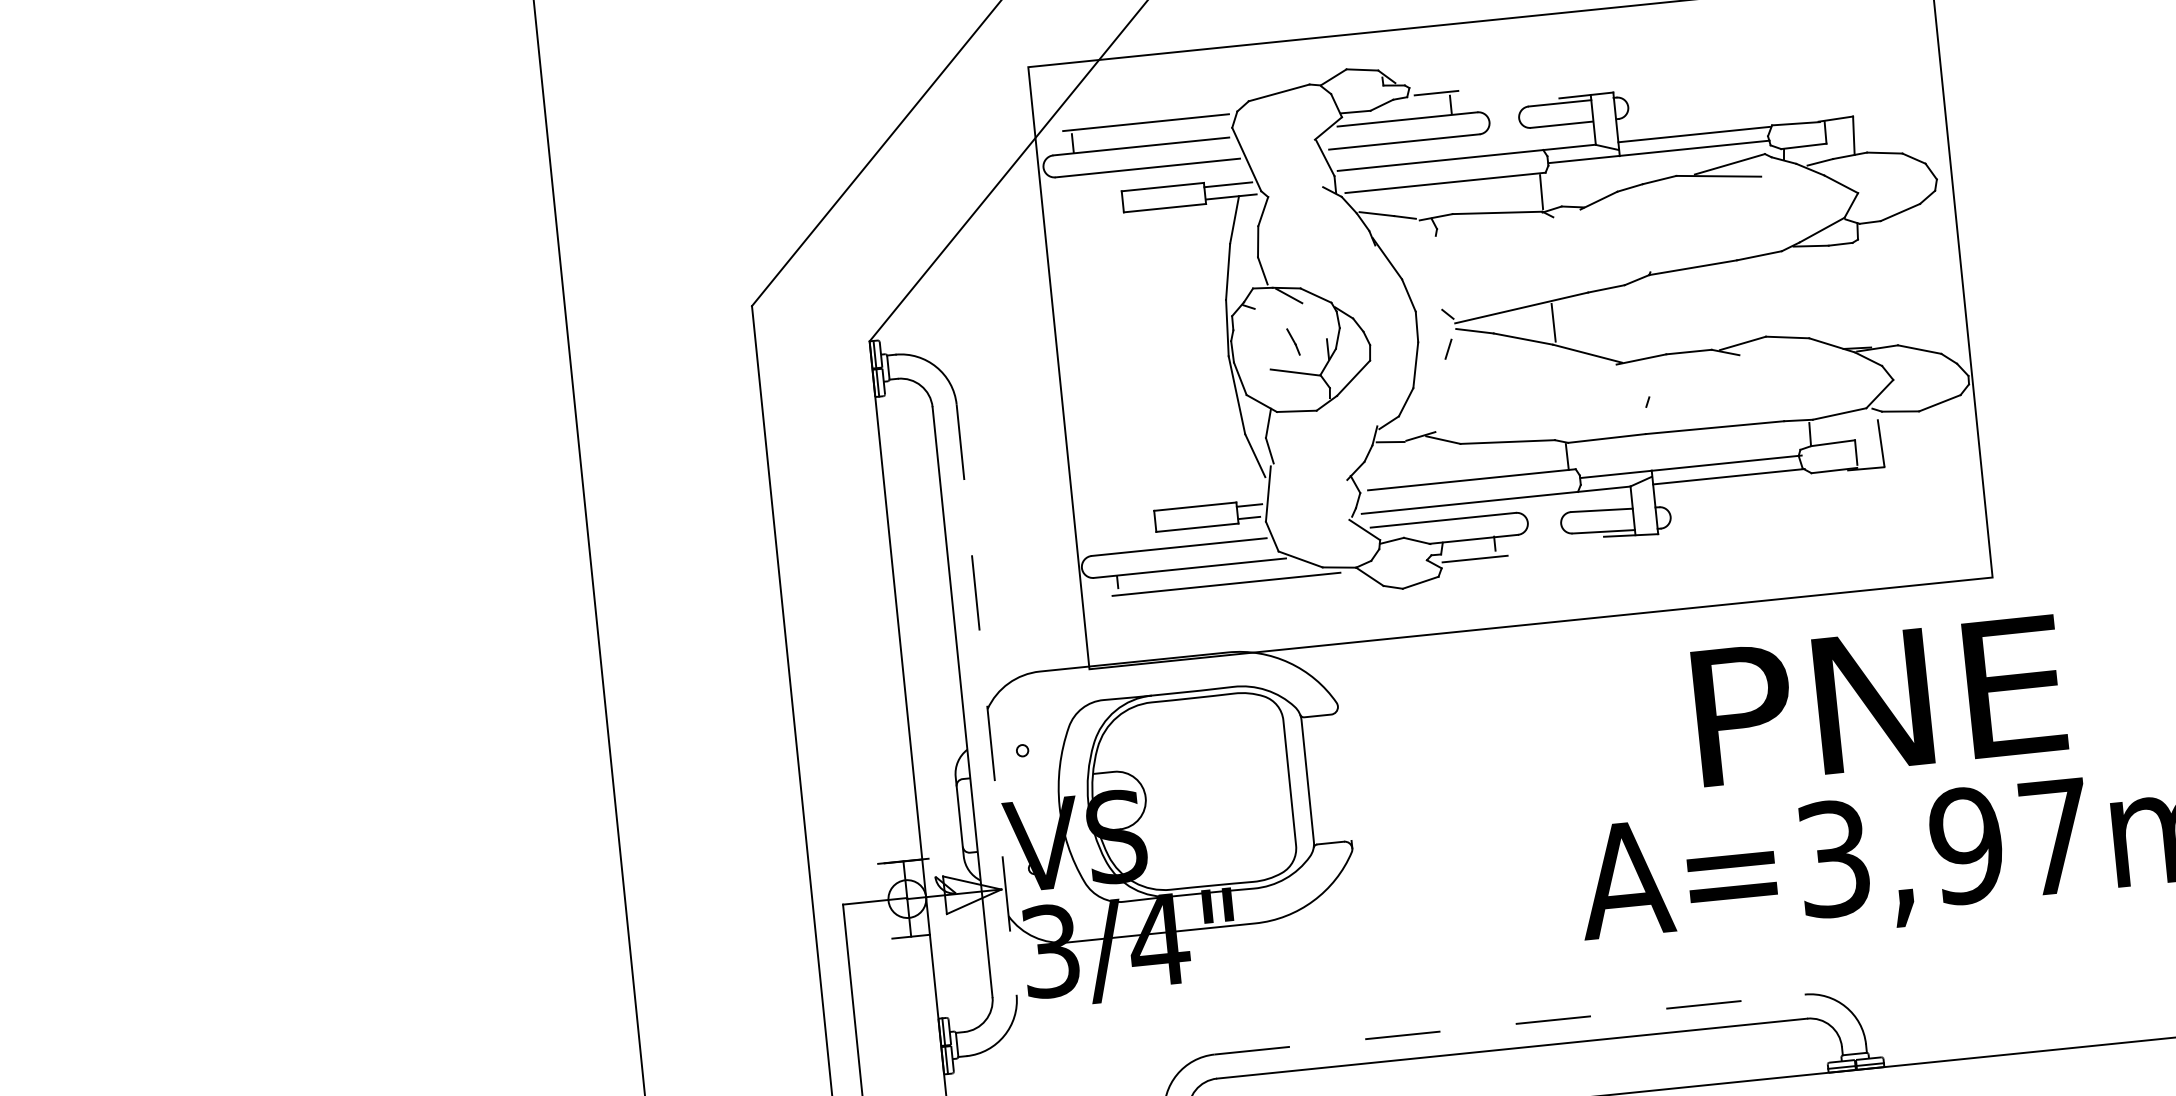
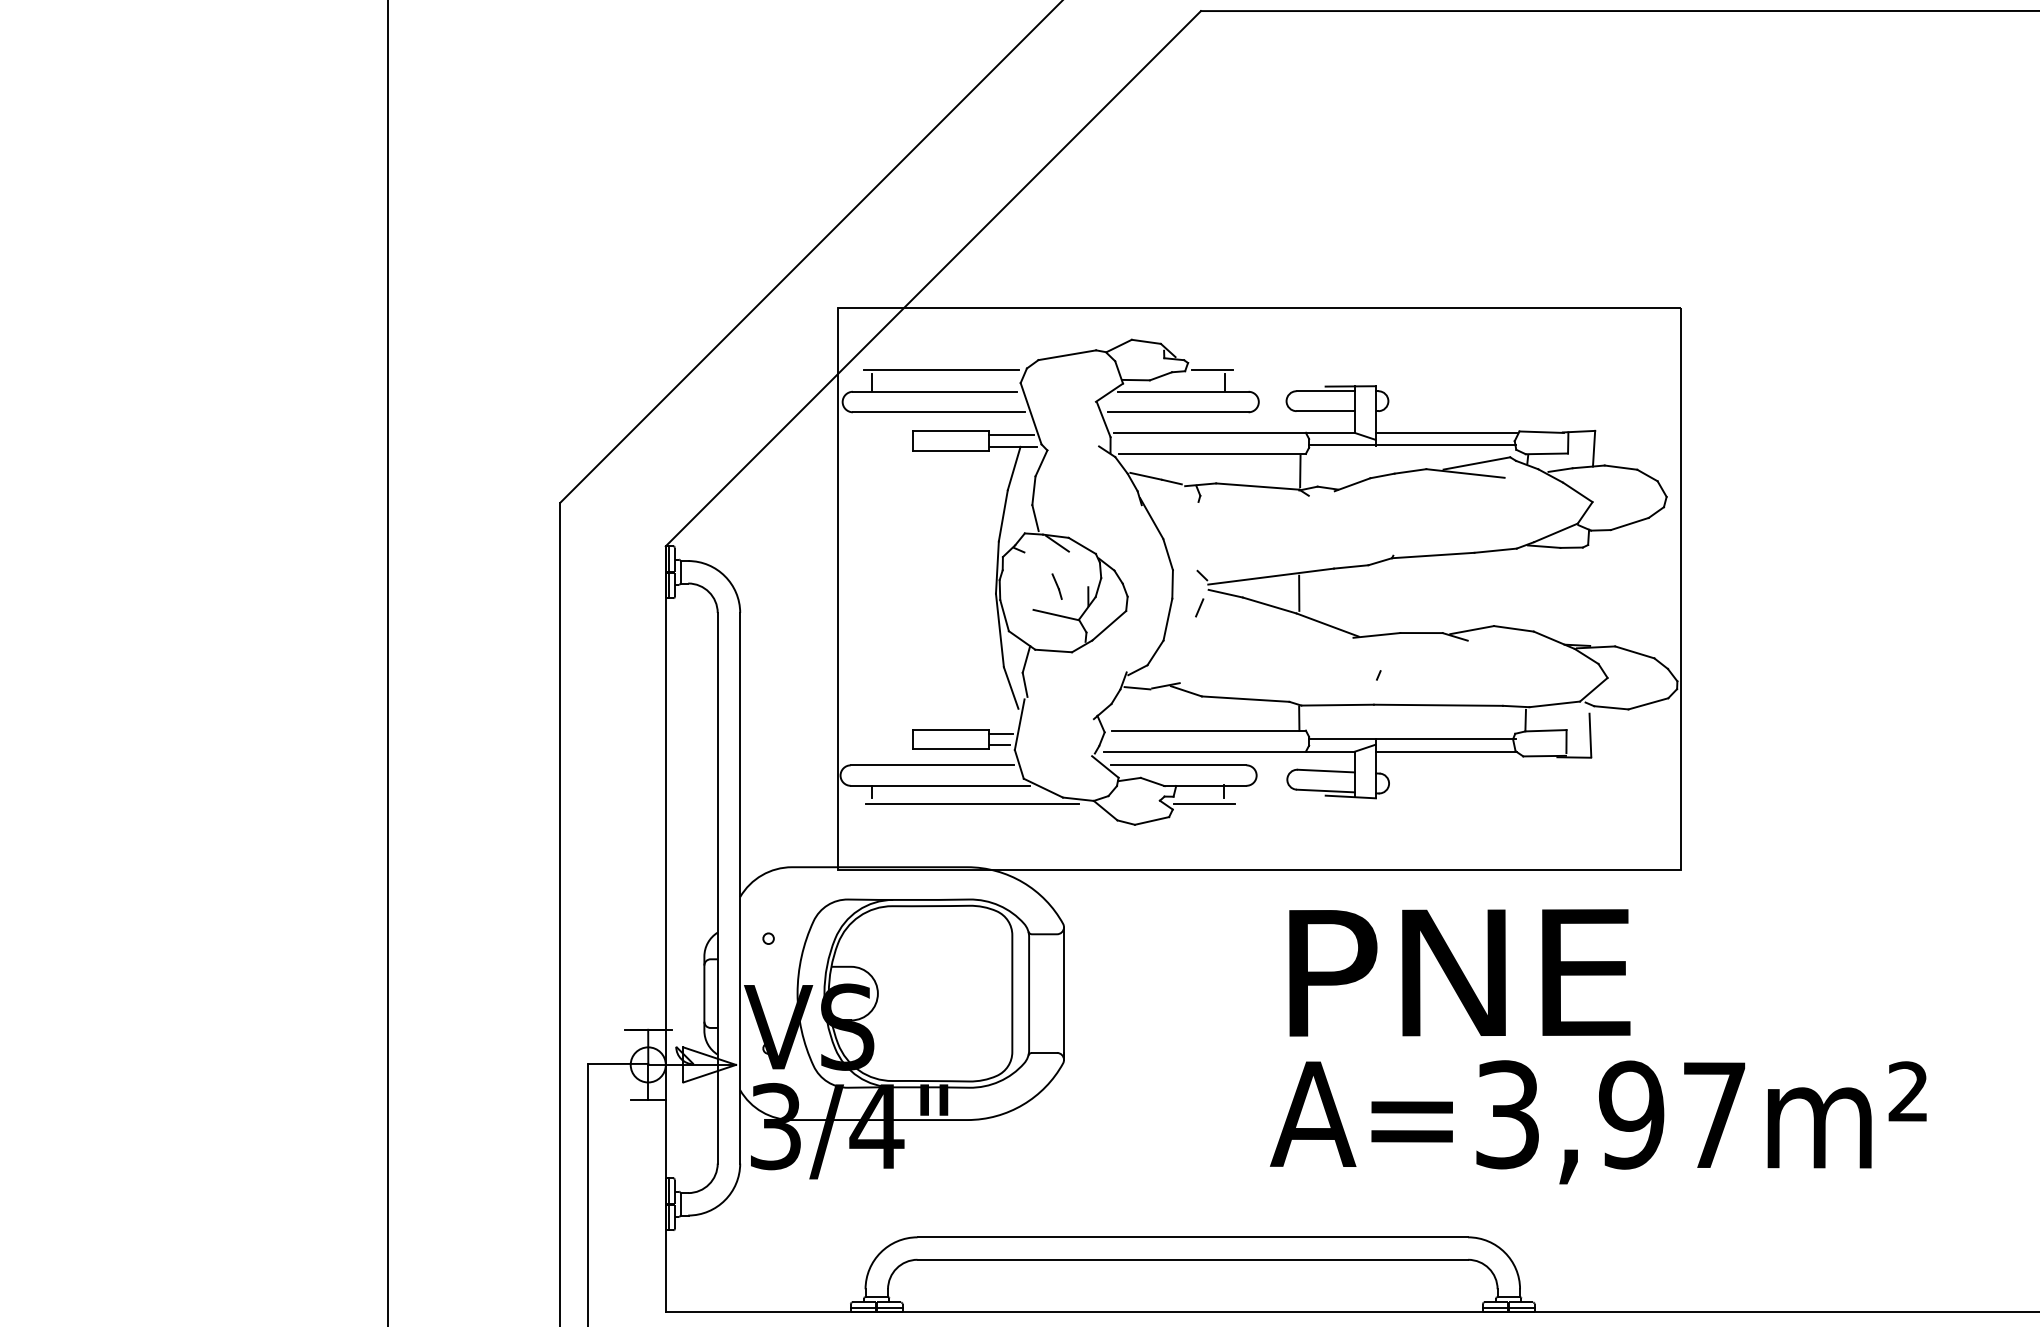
line: (986, 699) -> (740, 888), dashed -> solid
text: (1879, 700) -> (1459, 972), moved
line: (1345, 777) -> (1064, 993), added
line: (1510, 1024) -> (1193, 1237), dashed -> solid

